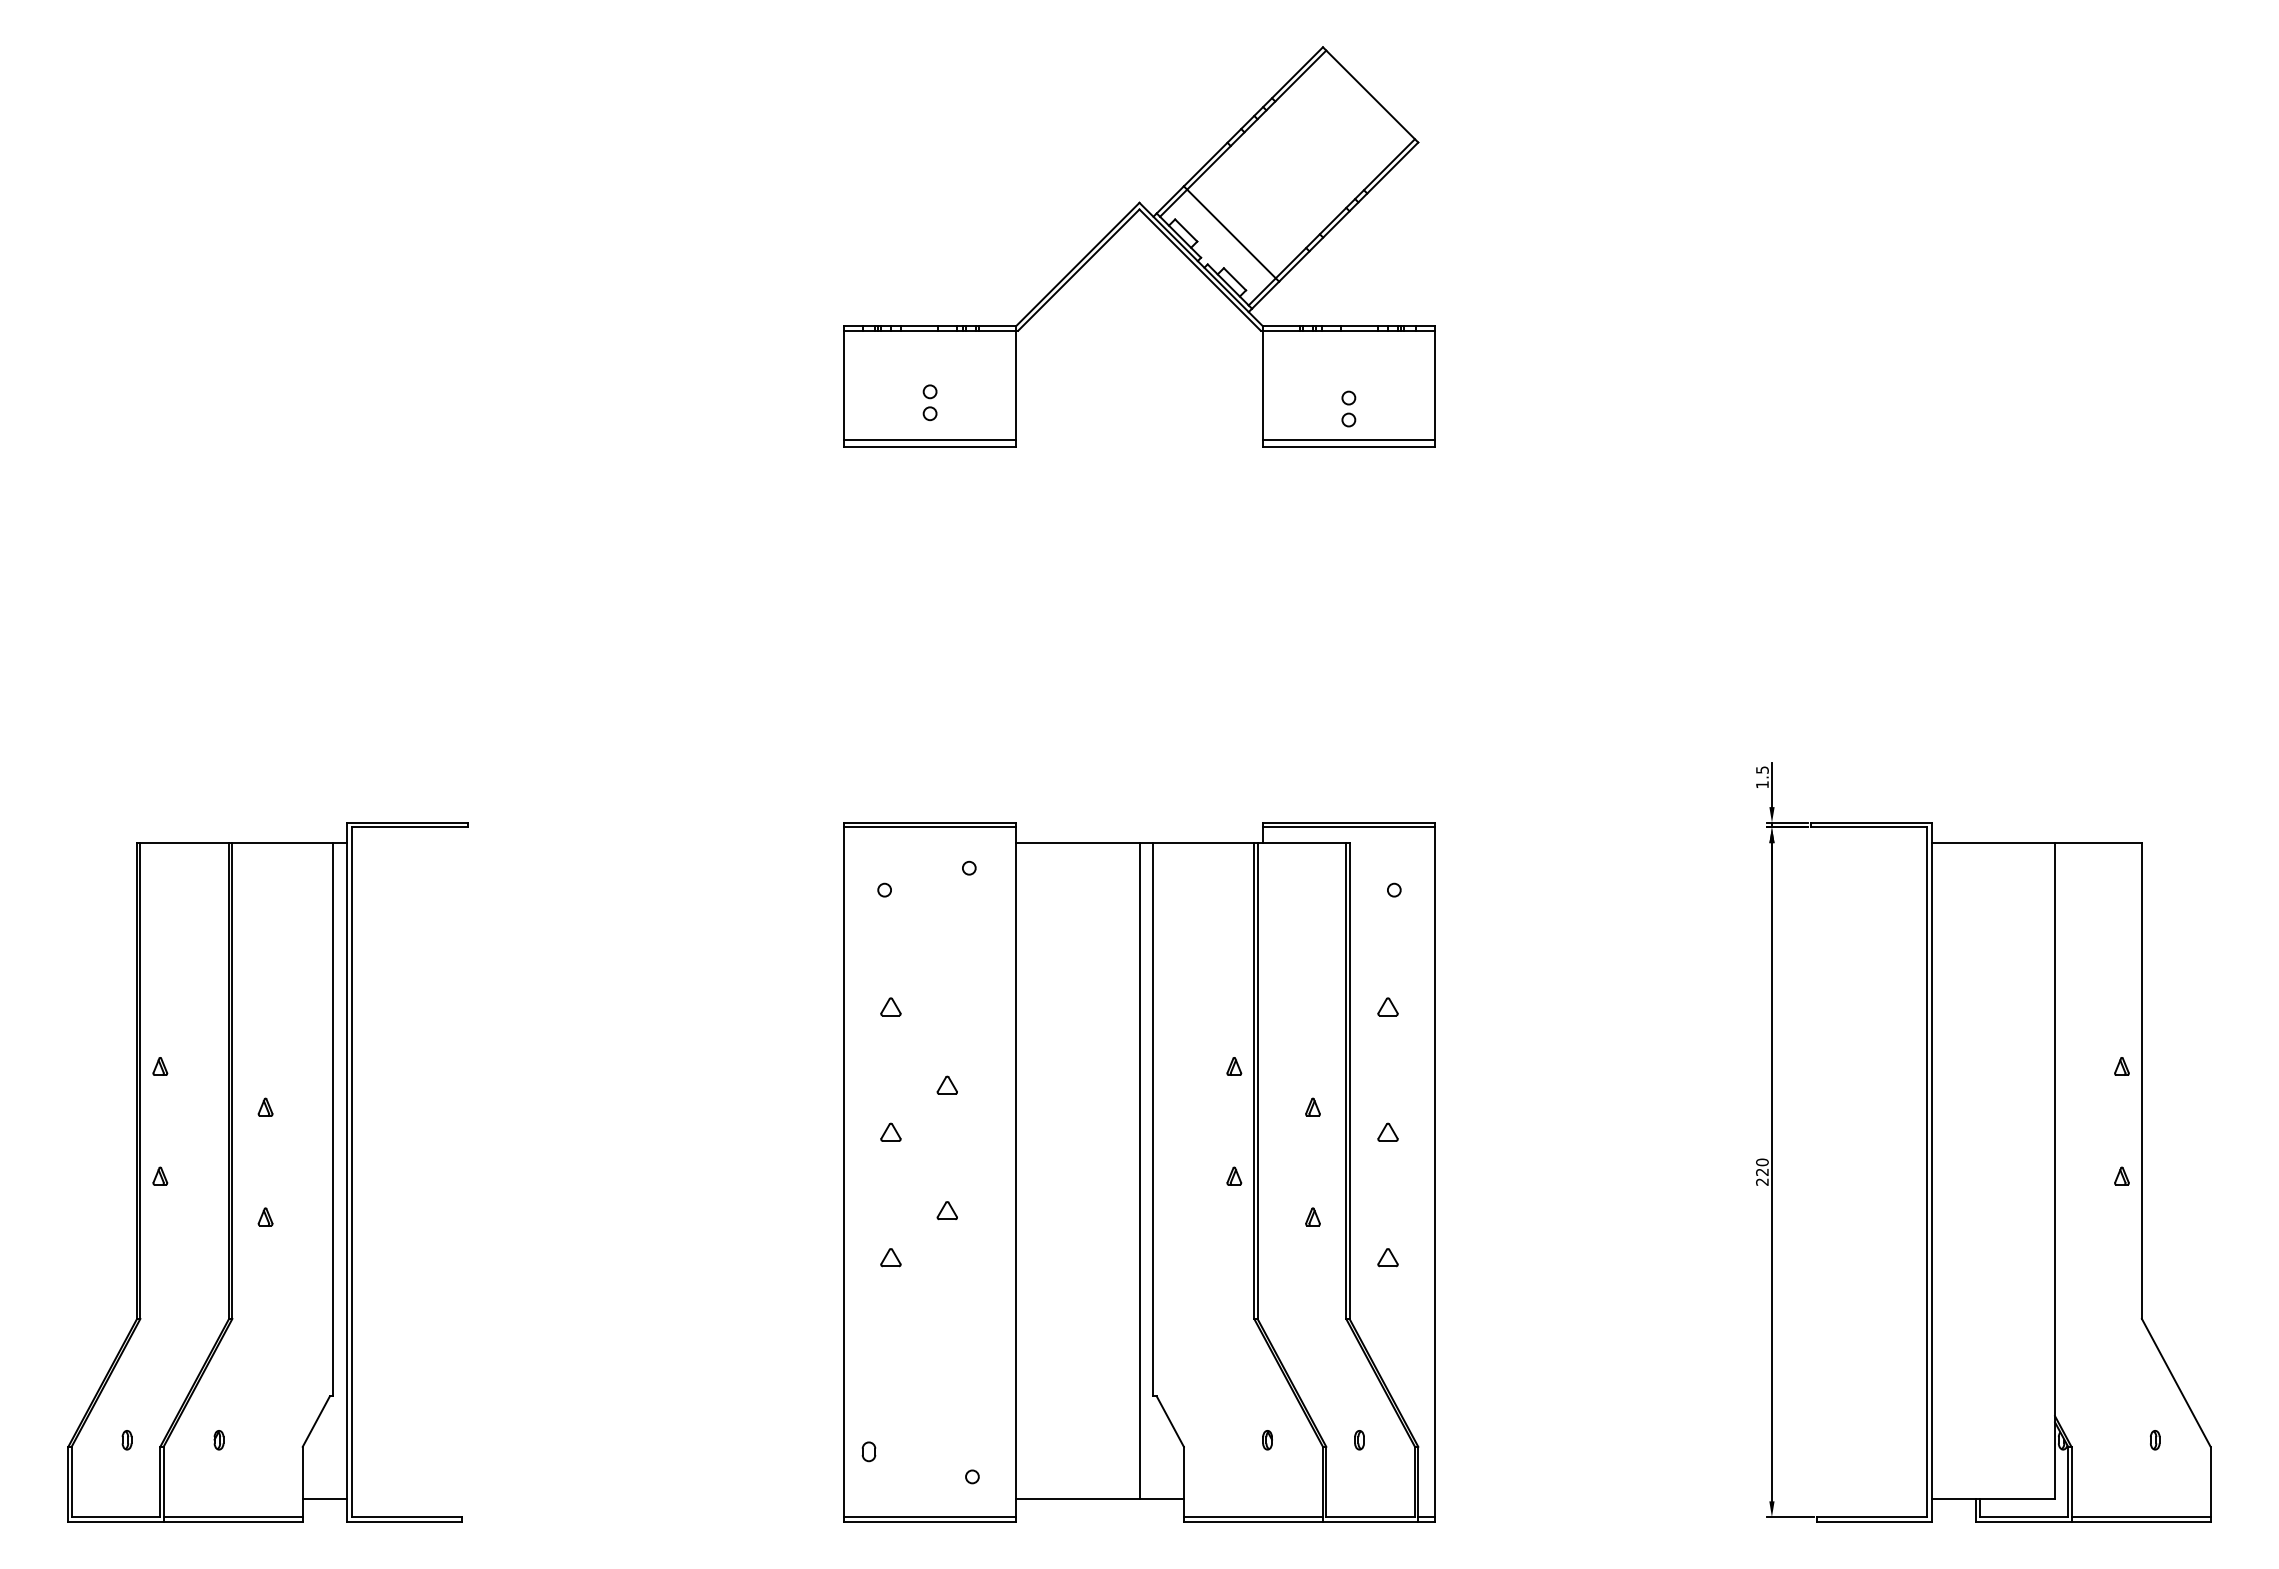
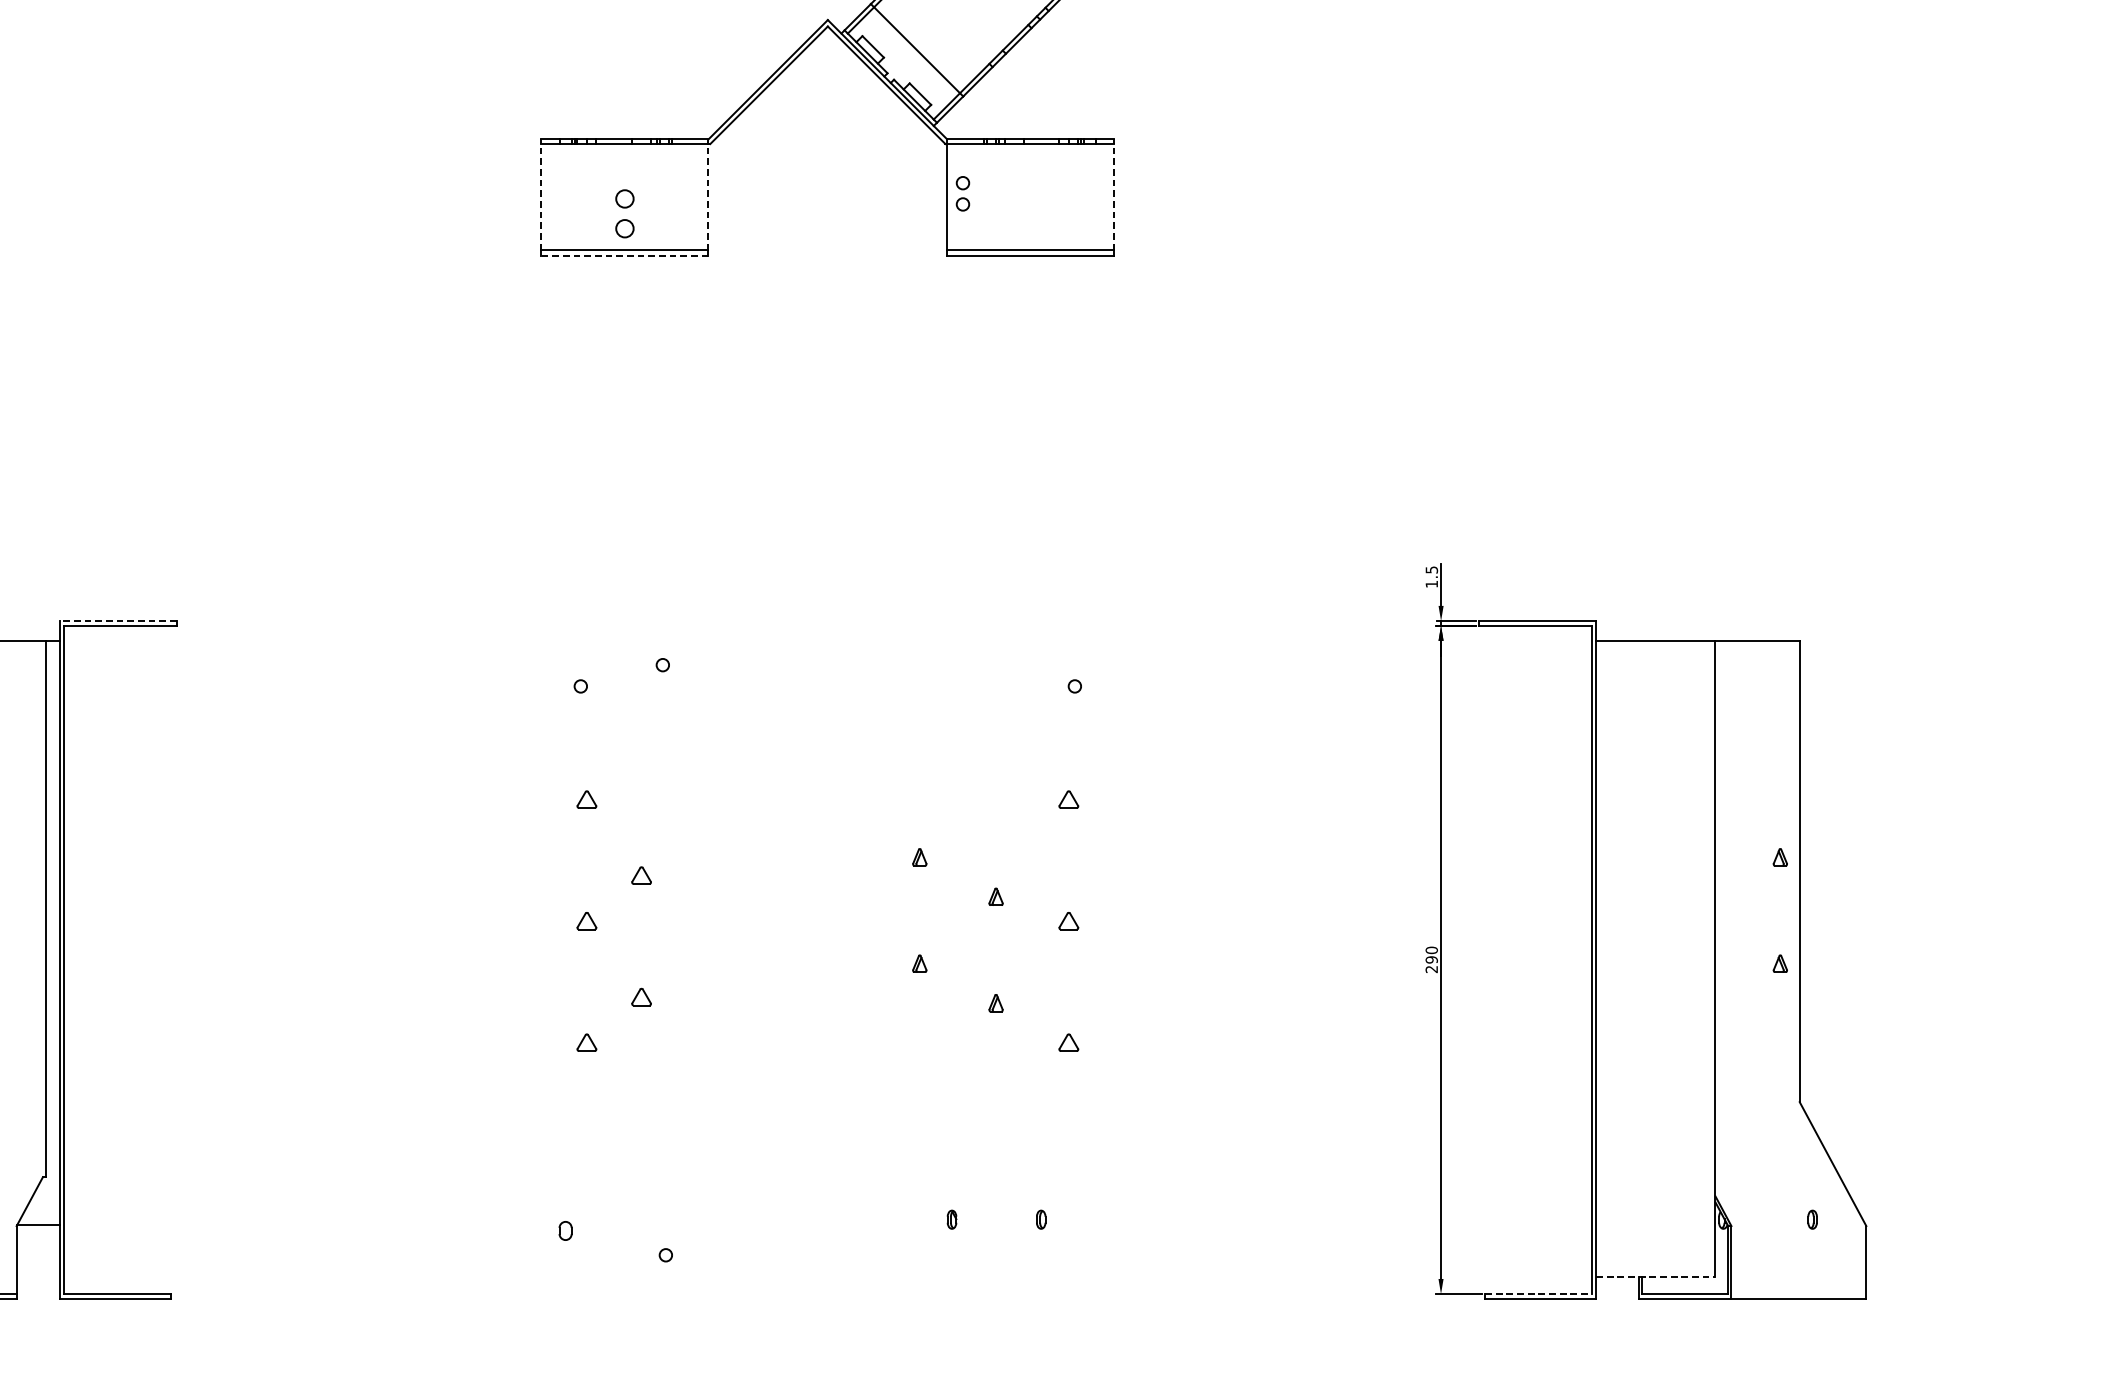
line: (843, 382) -> (540, 194), solid -> dashed
line: (1016, 382) -> (708, 194), solid -> dashed
line: (1435, 382) -> (1114, 194), solid -> dashed
part: (929, 402) -> (624, 213), size x1.4
part: (1348, 408) -> (962, 193), moved
line: (929, 446) -> (624, 256), solid -> dashed
line: (406, 822) -> (117, 620), solid -> dashed
part: (1139, 1172) -> (827, 960), removed
text: (1762, 1172) -> (1431, 960), 220 -> 290
line: (324, 1498) -> (37, 1224), moved
line: (1993, 1498) -> (1655, 1276), solid -> dashed
line: (1872, 1517) -> (1538, 1294), solid -> dashed
line: (2140, 1517) -> (1798, 1294), removed

